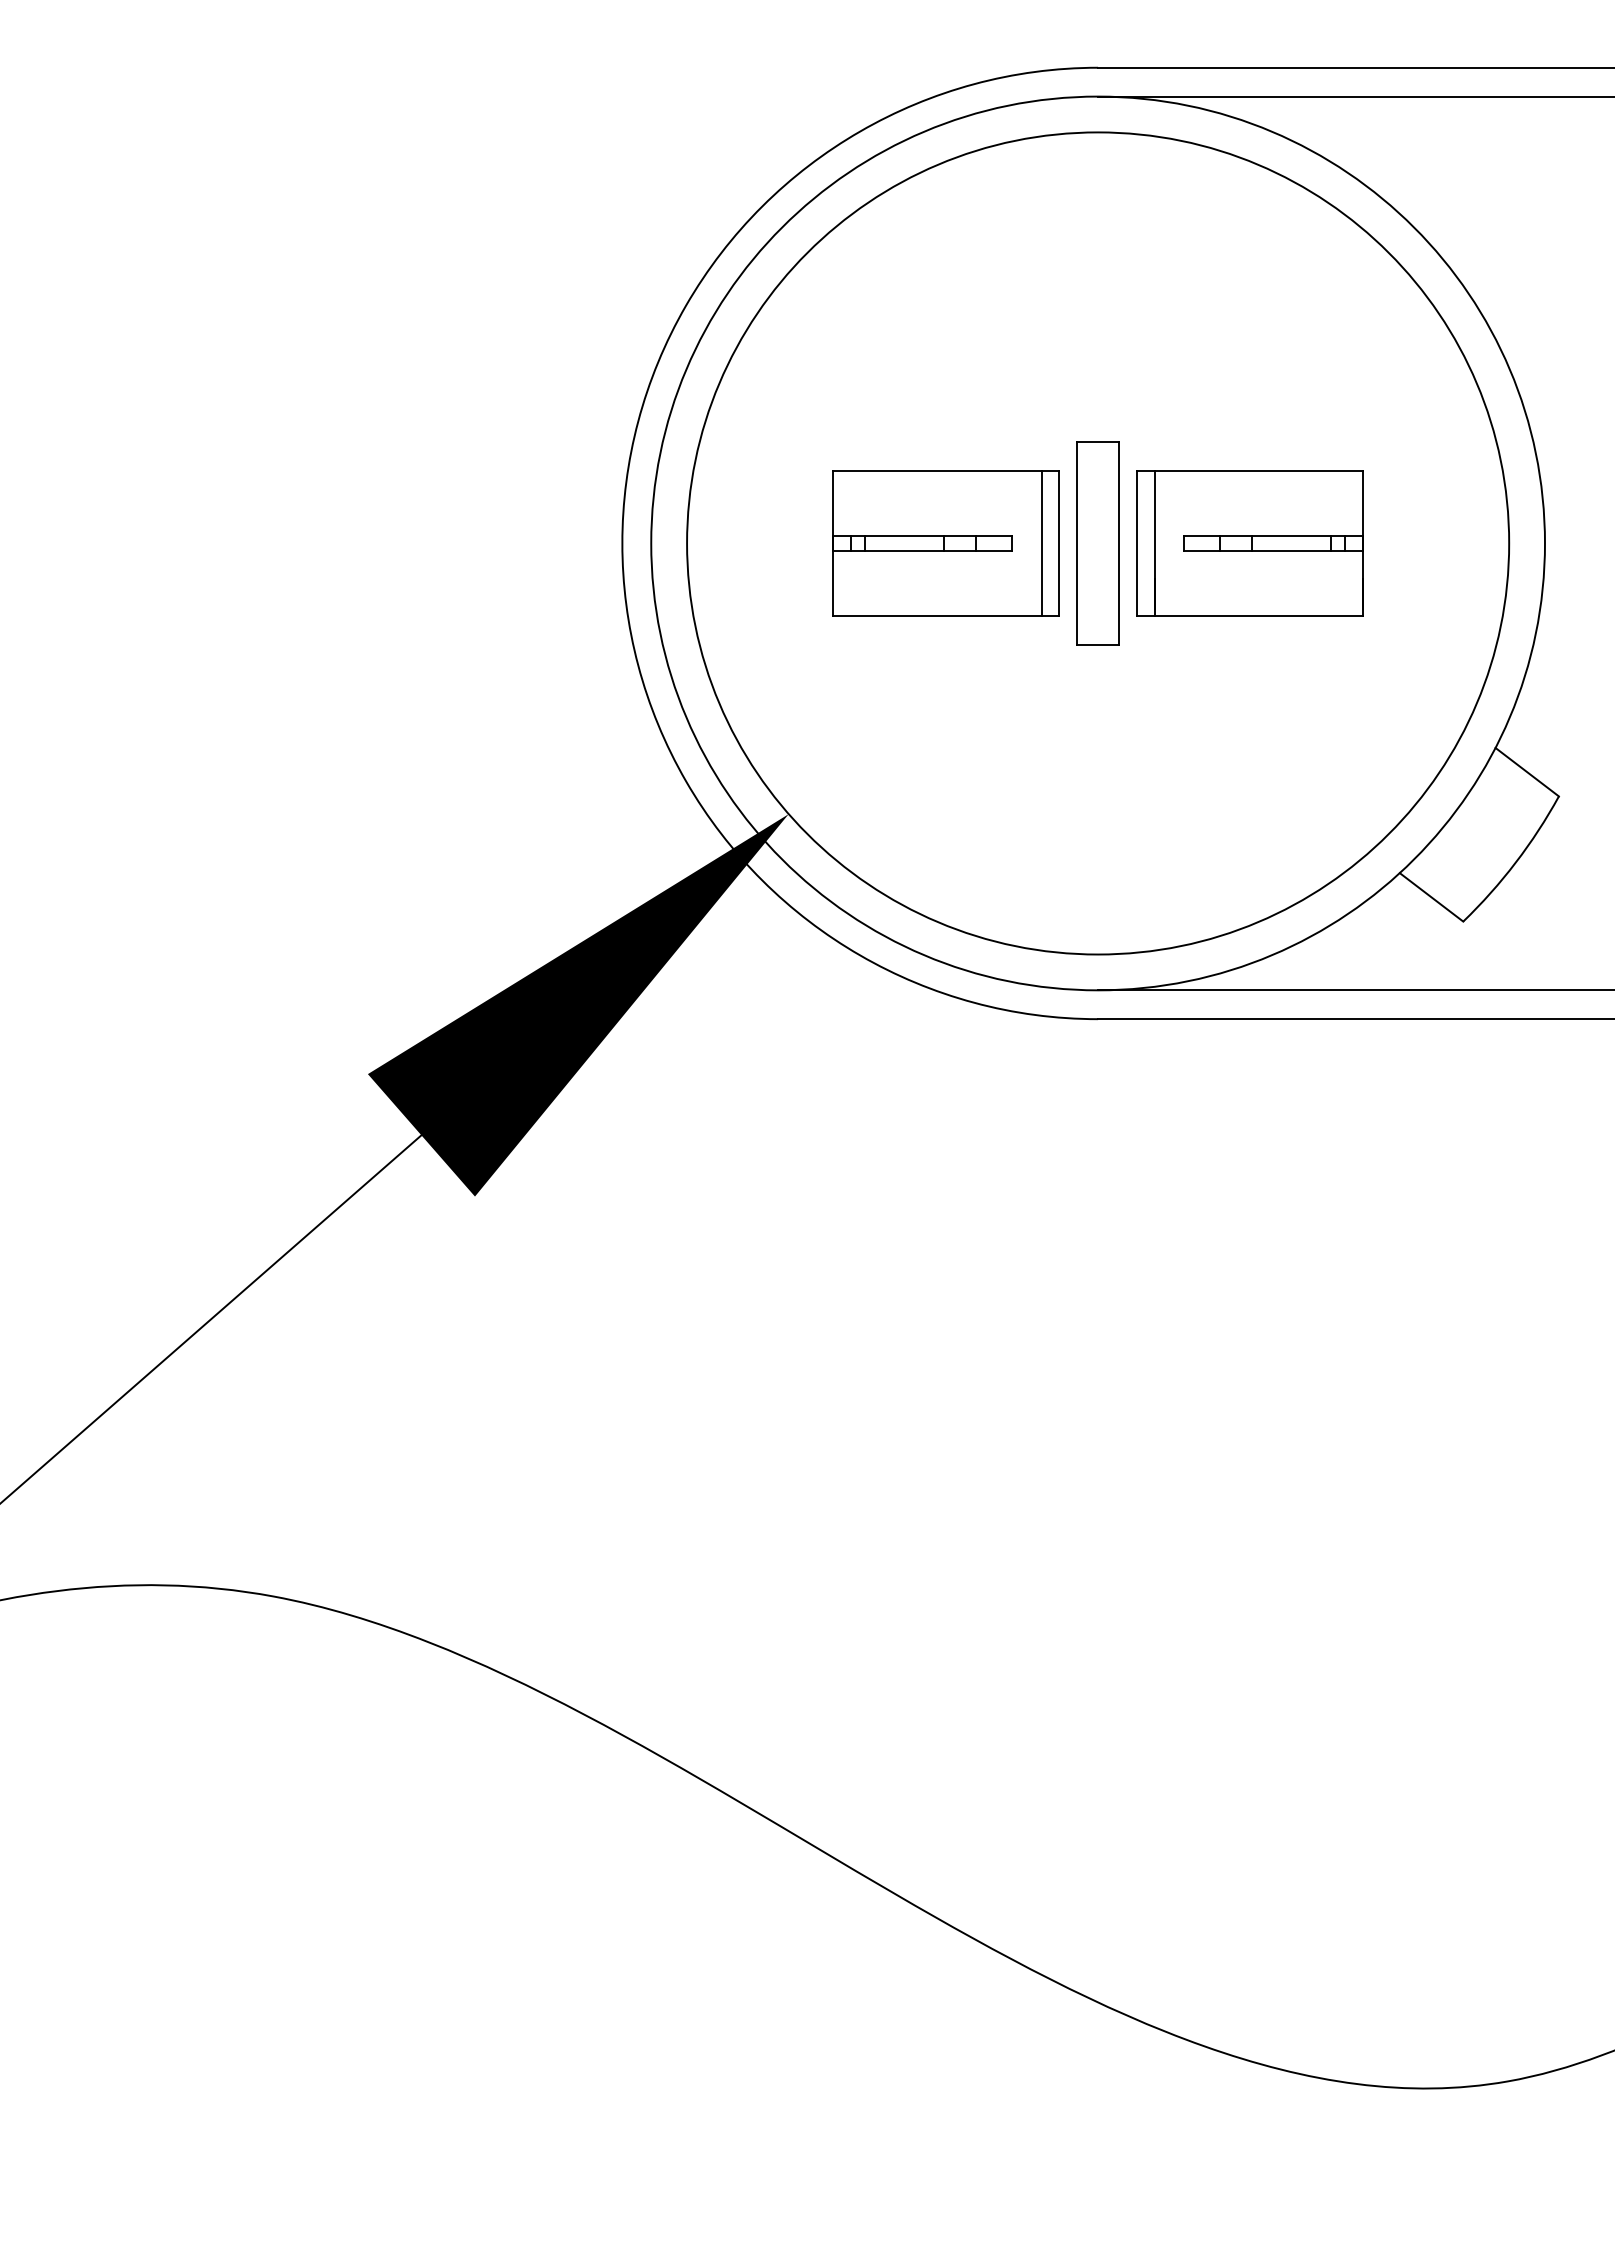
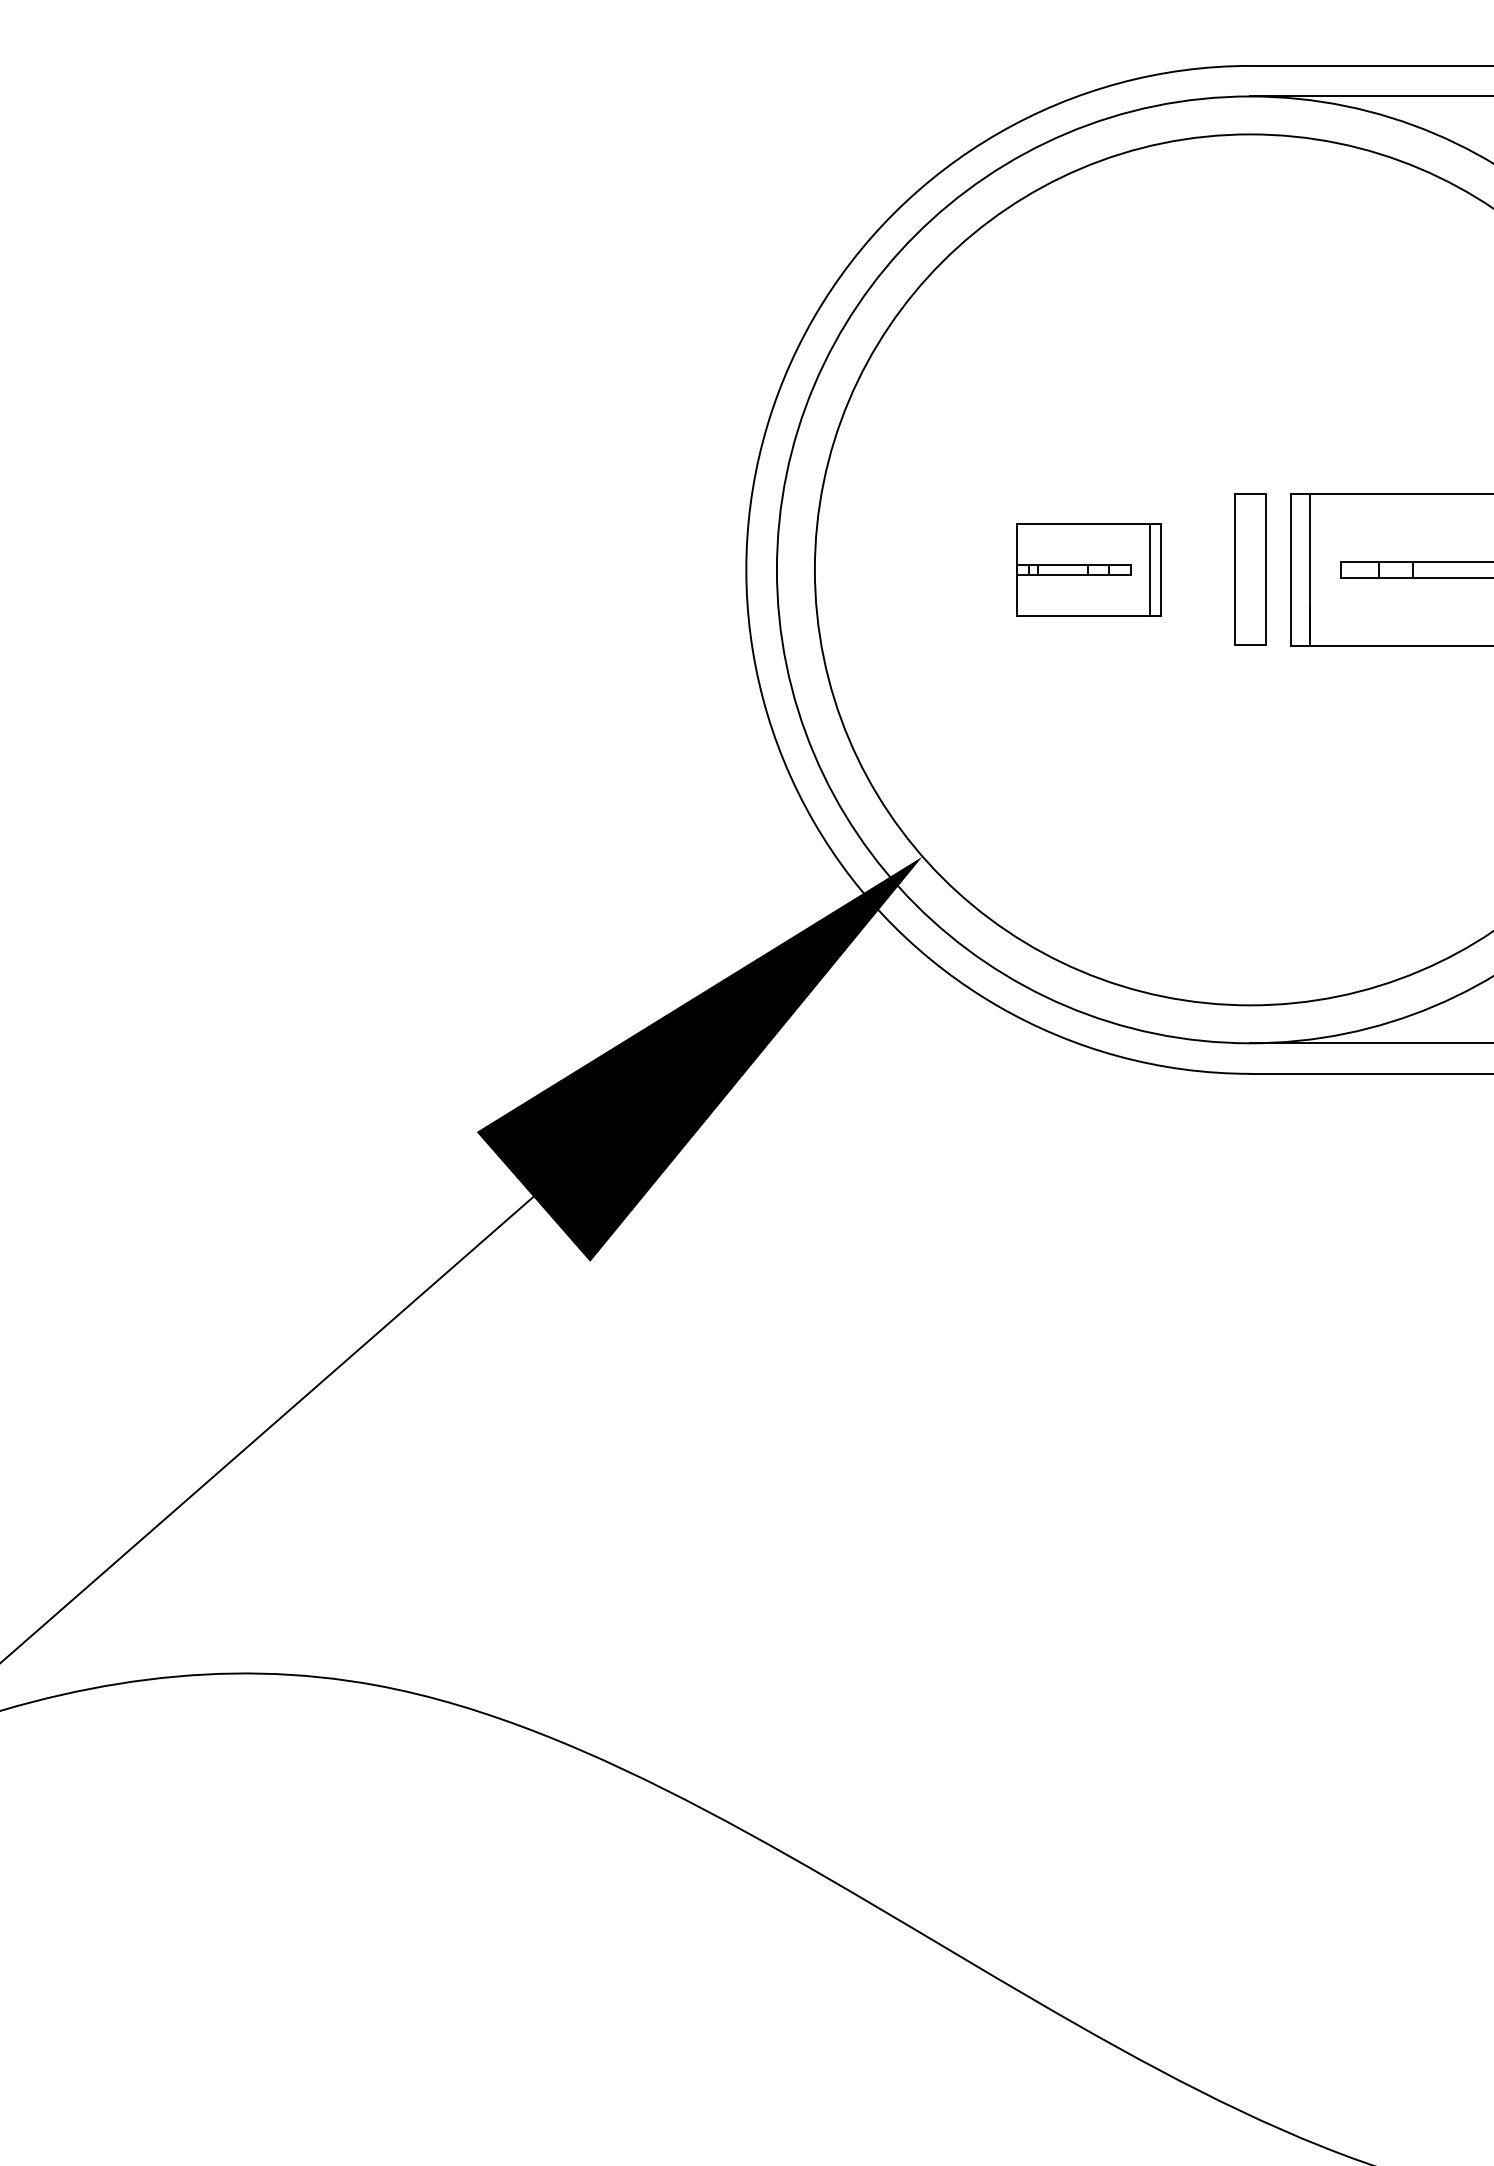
part: (945, 543) -> (1088, 569), size x0.6
part: (1097, 543) -> (1249, 569), size x0.7

